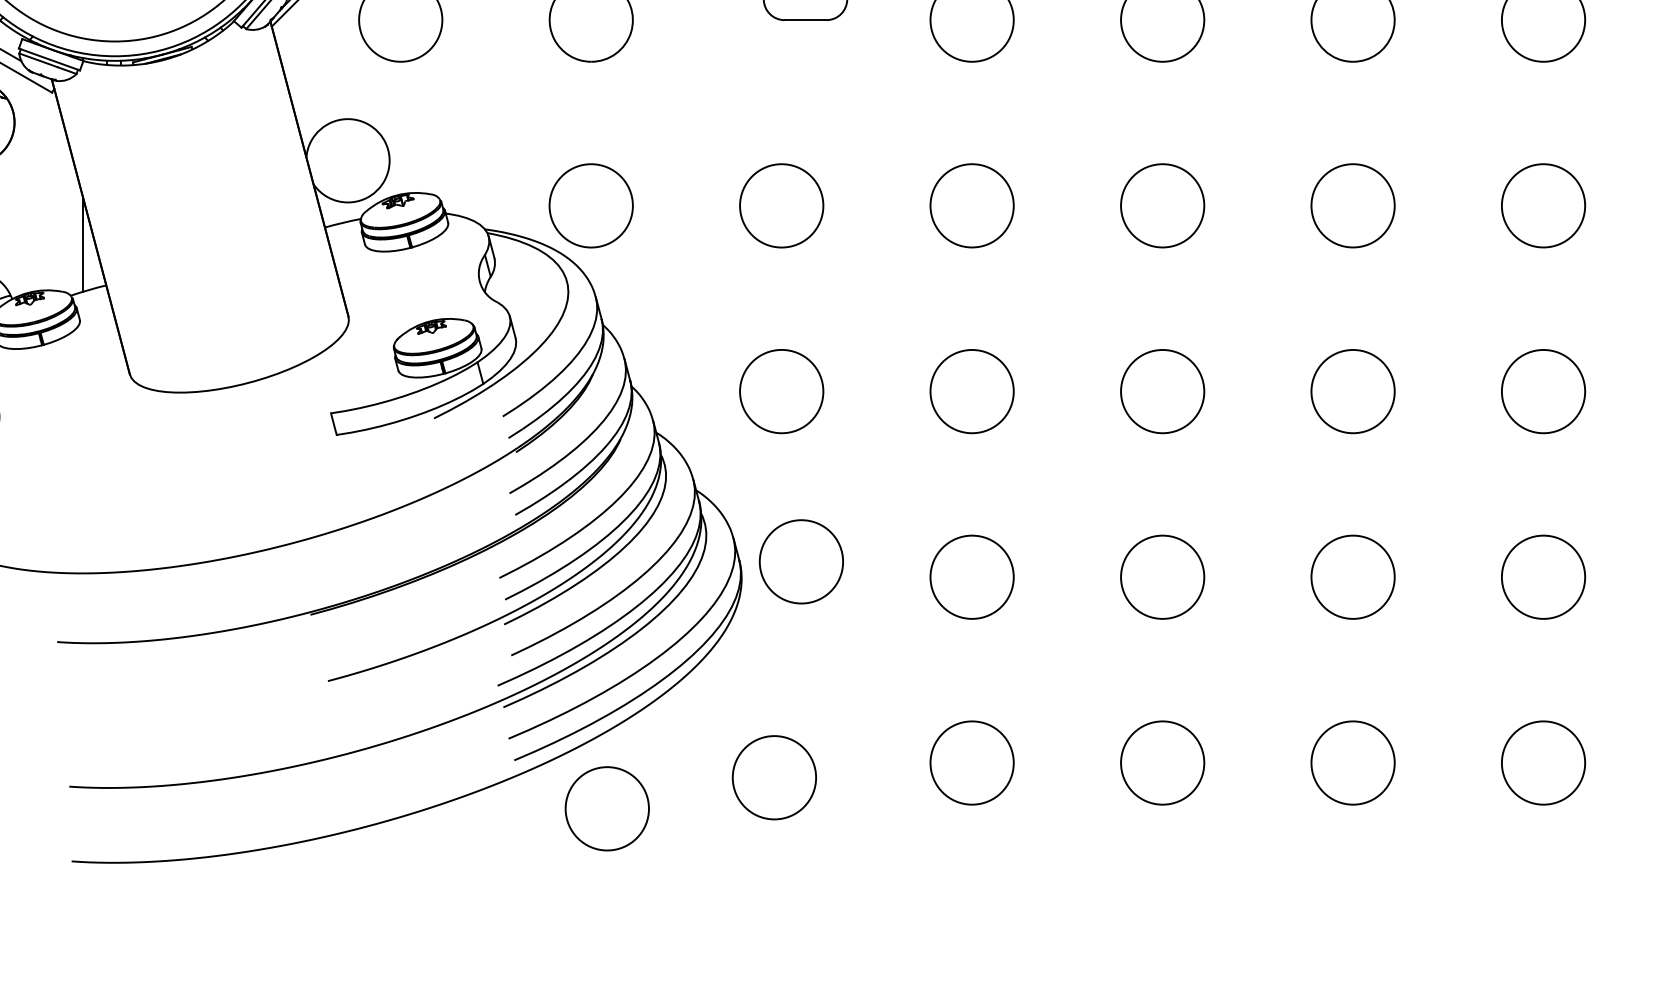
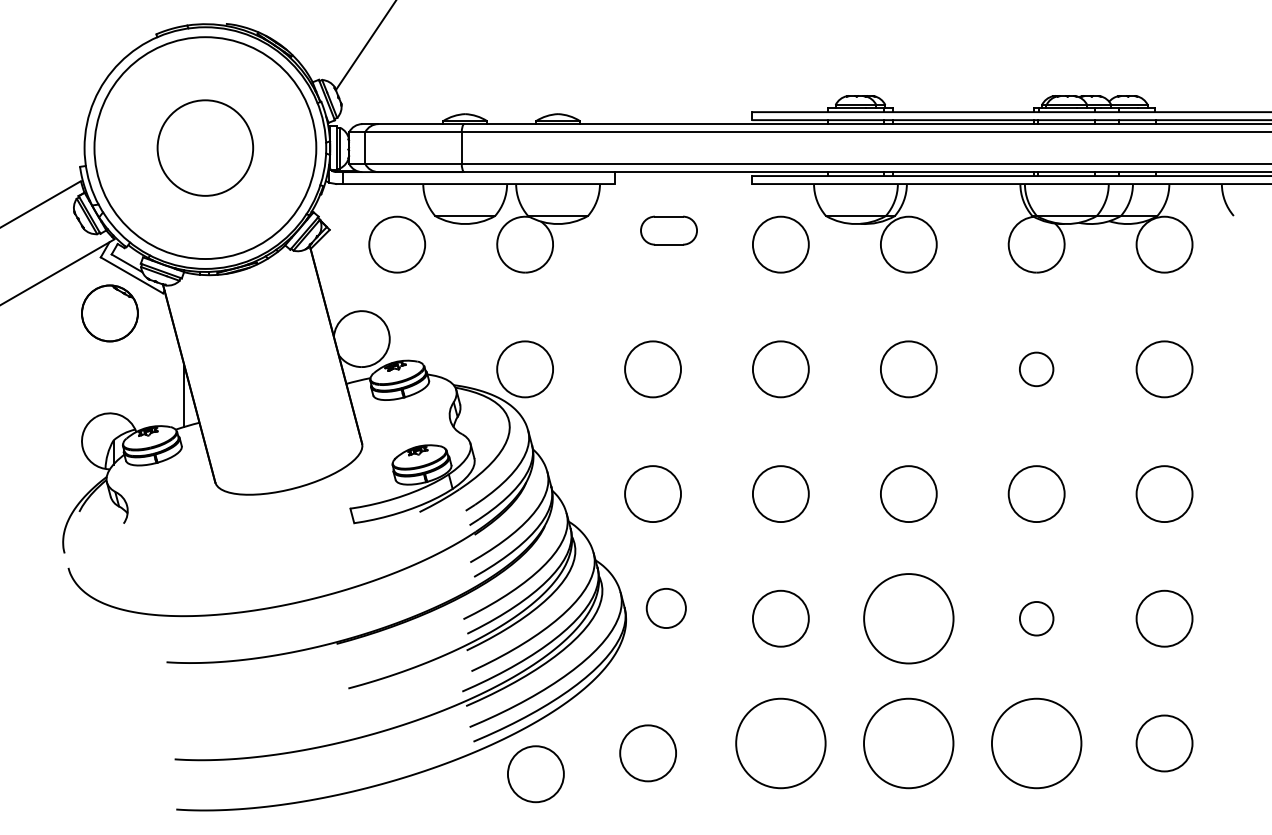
circle: (1352, 206) -> (1036, 369), size x0.6
circle: (801, 561) -> (666, 608), size x0.7
circle: (1162, 576) -> (908, 618), size x1.6
circle: (1352, 576) -> (1036, 618), size x0.6
circle: (971, 763) -> (780, 743), size x1.6
circle: (1162, 763) -> (908, 743), size x1.6
circle: (1352, 763) -> (1036, 743), size x1.6

